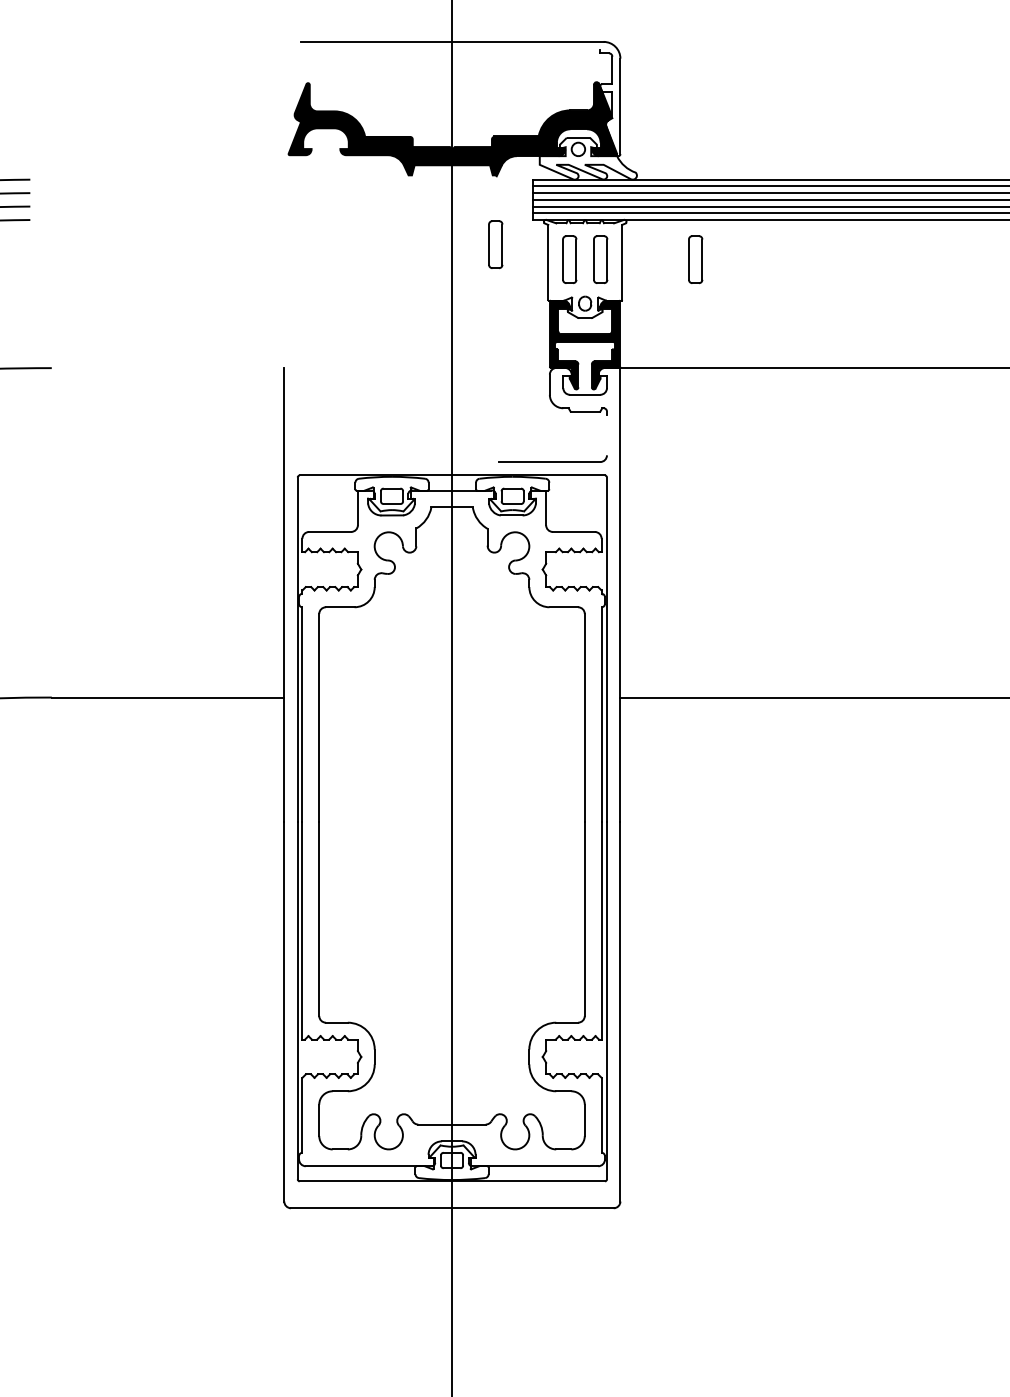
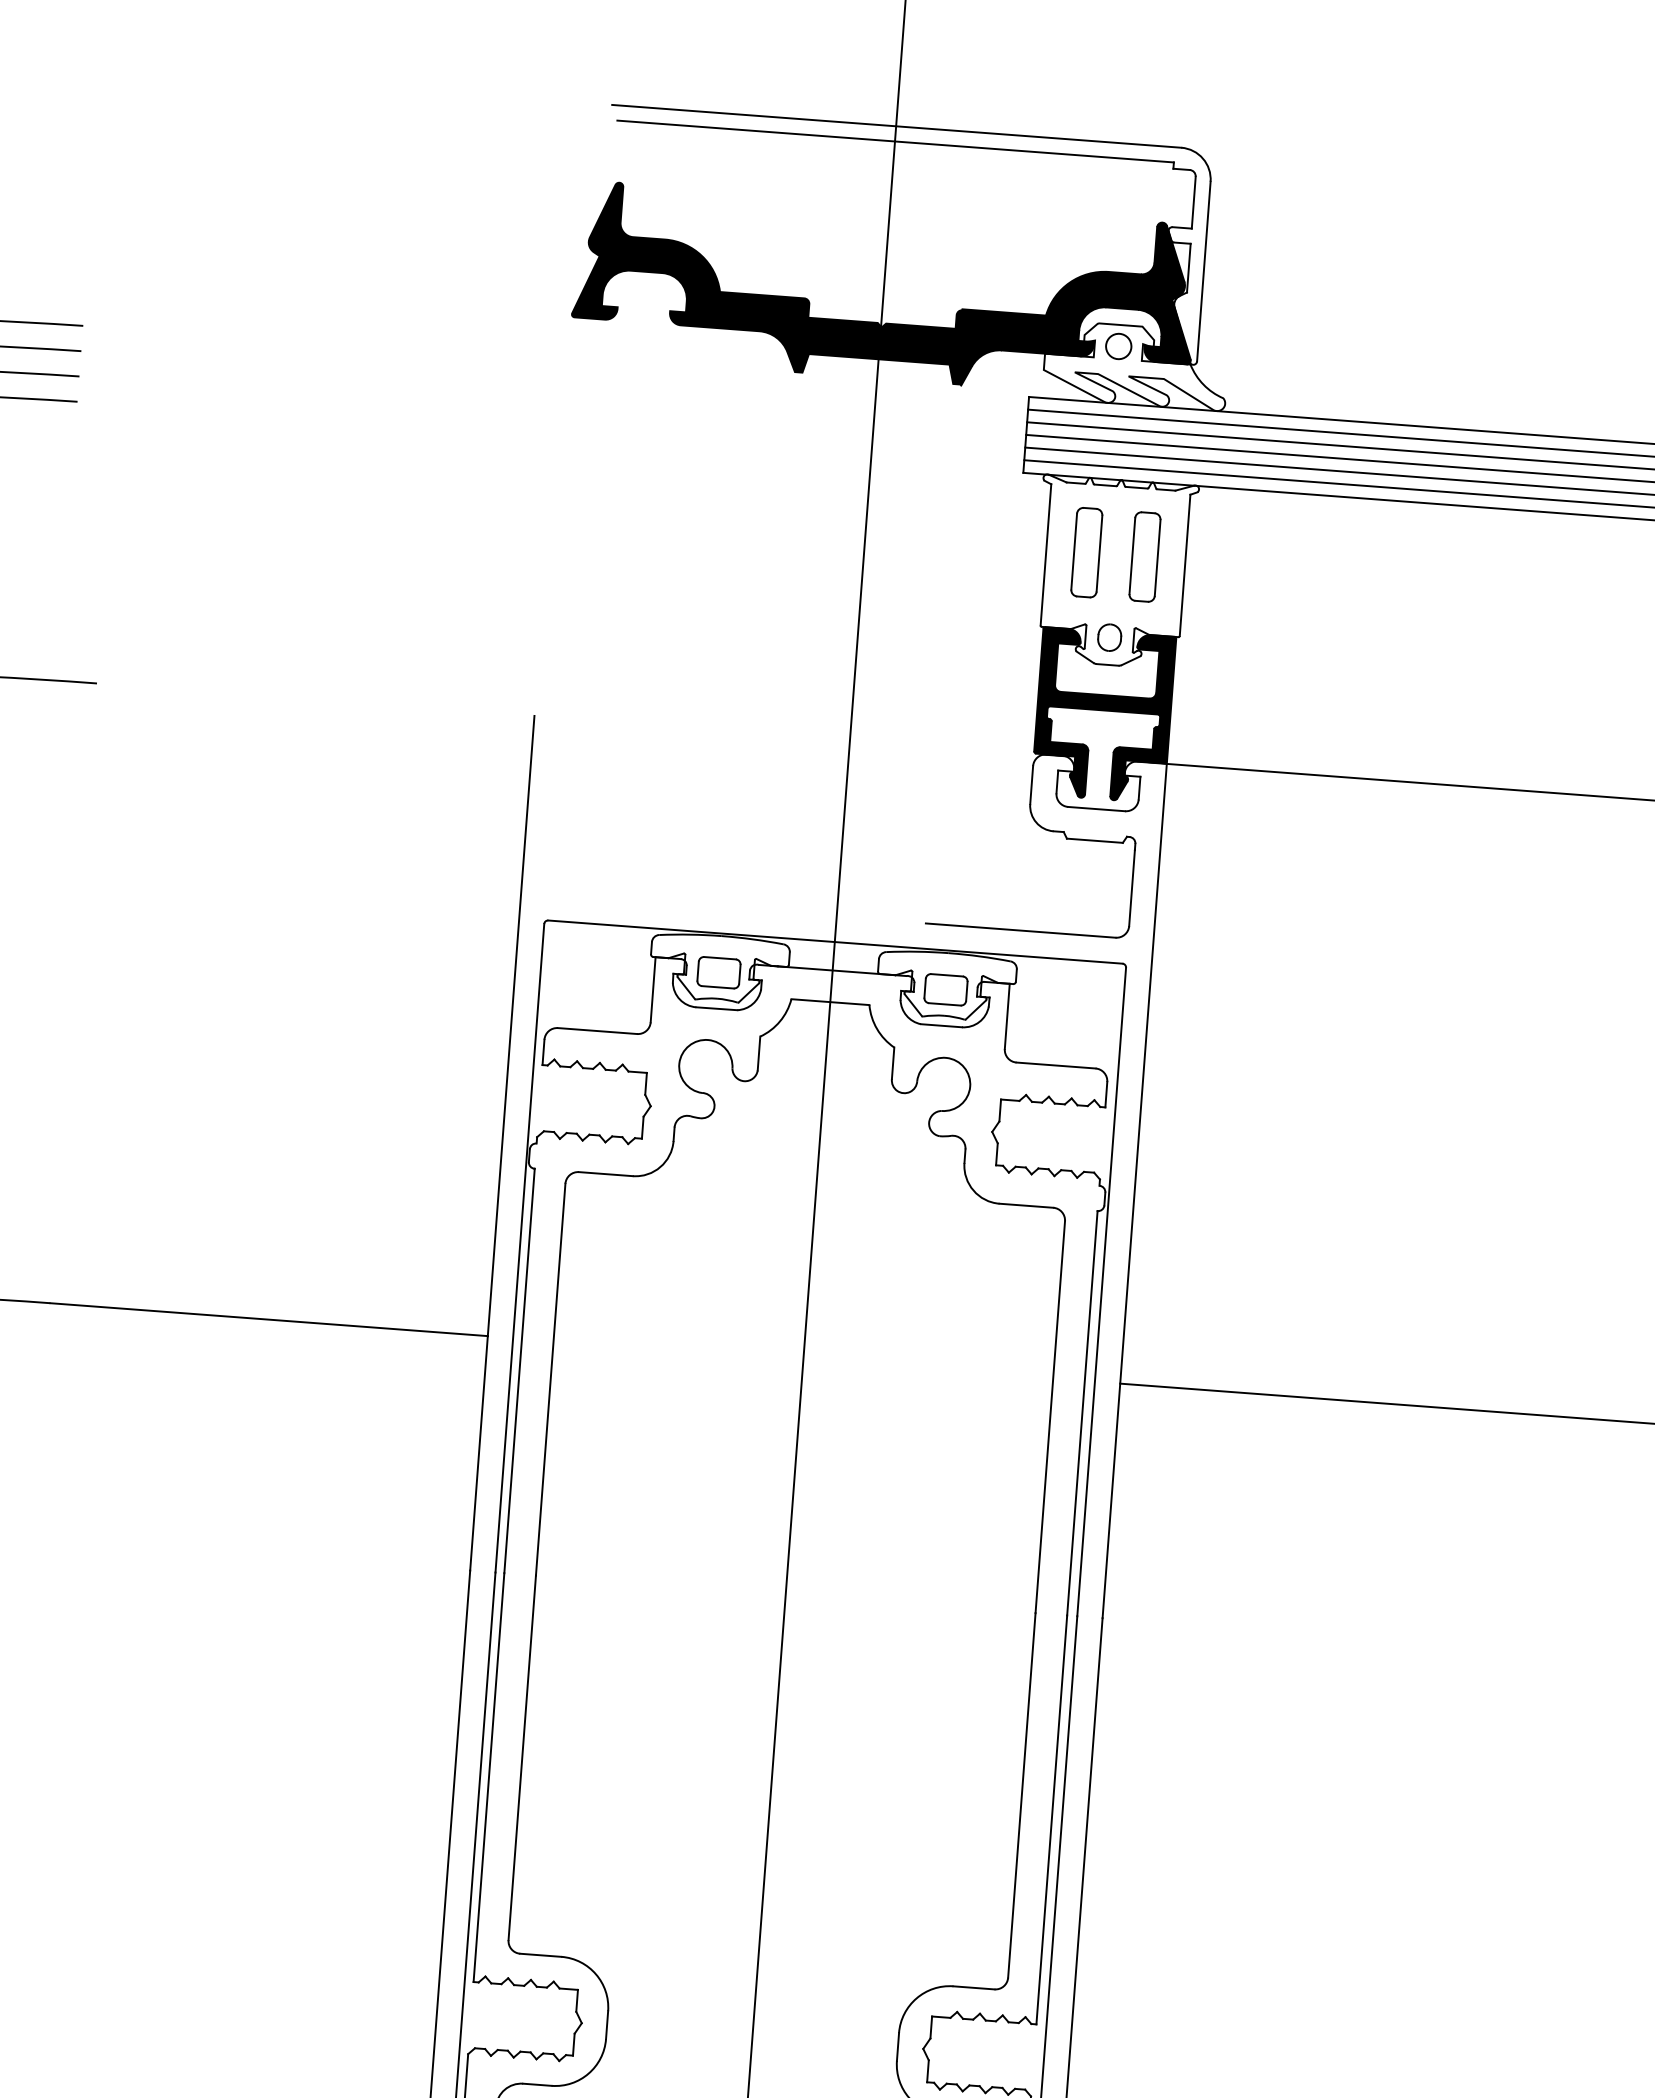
line: (452, 49) -> (895, 140), added
part: (495, 244) -> (949, 513), removed
part: (695, 259) -> (1323, 570), removed
line: (606, 434) -> (1131, 886), added

